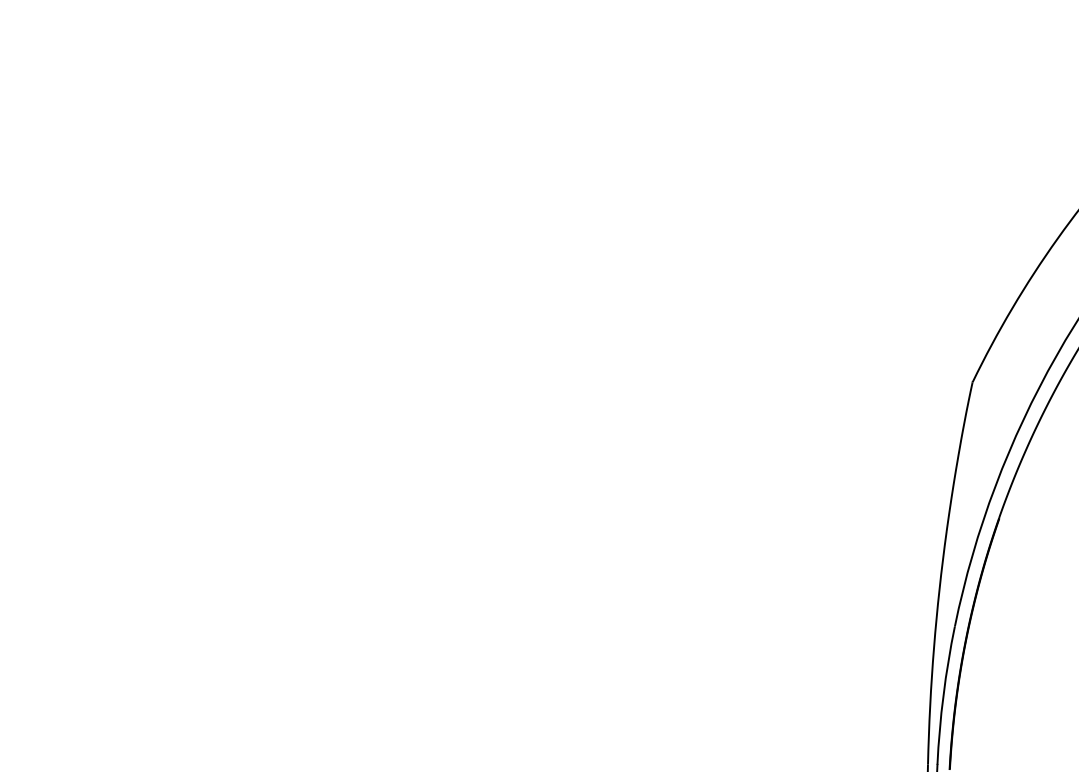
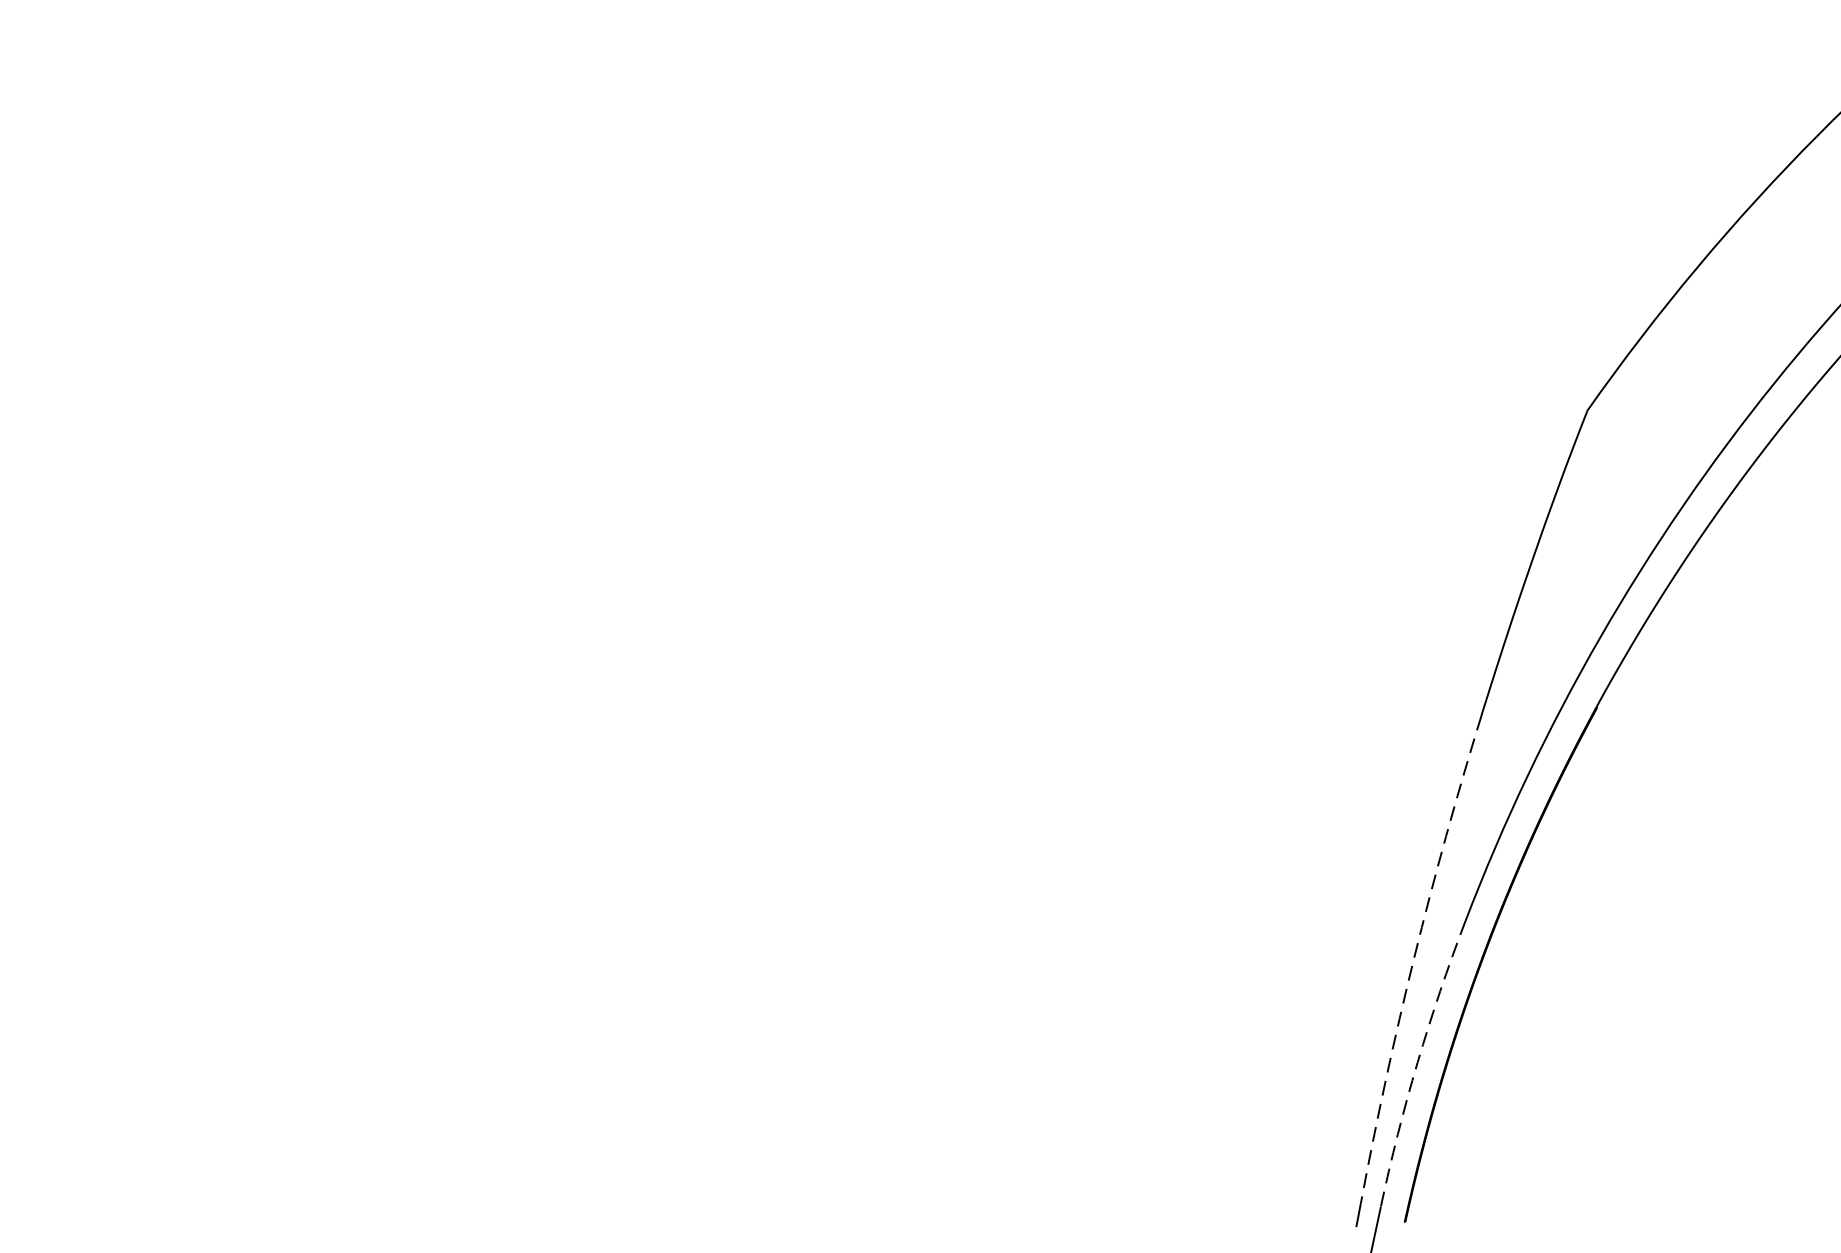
arc: (934, 647) -> (1415, 958), solid -> dashed
arc: (943, 695) -> (1417, 1062), solid -> dashed

